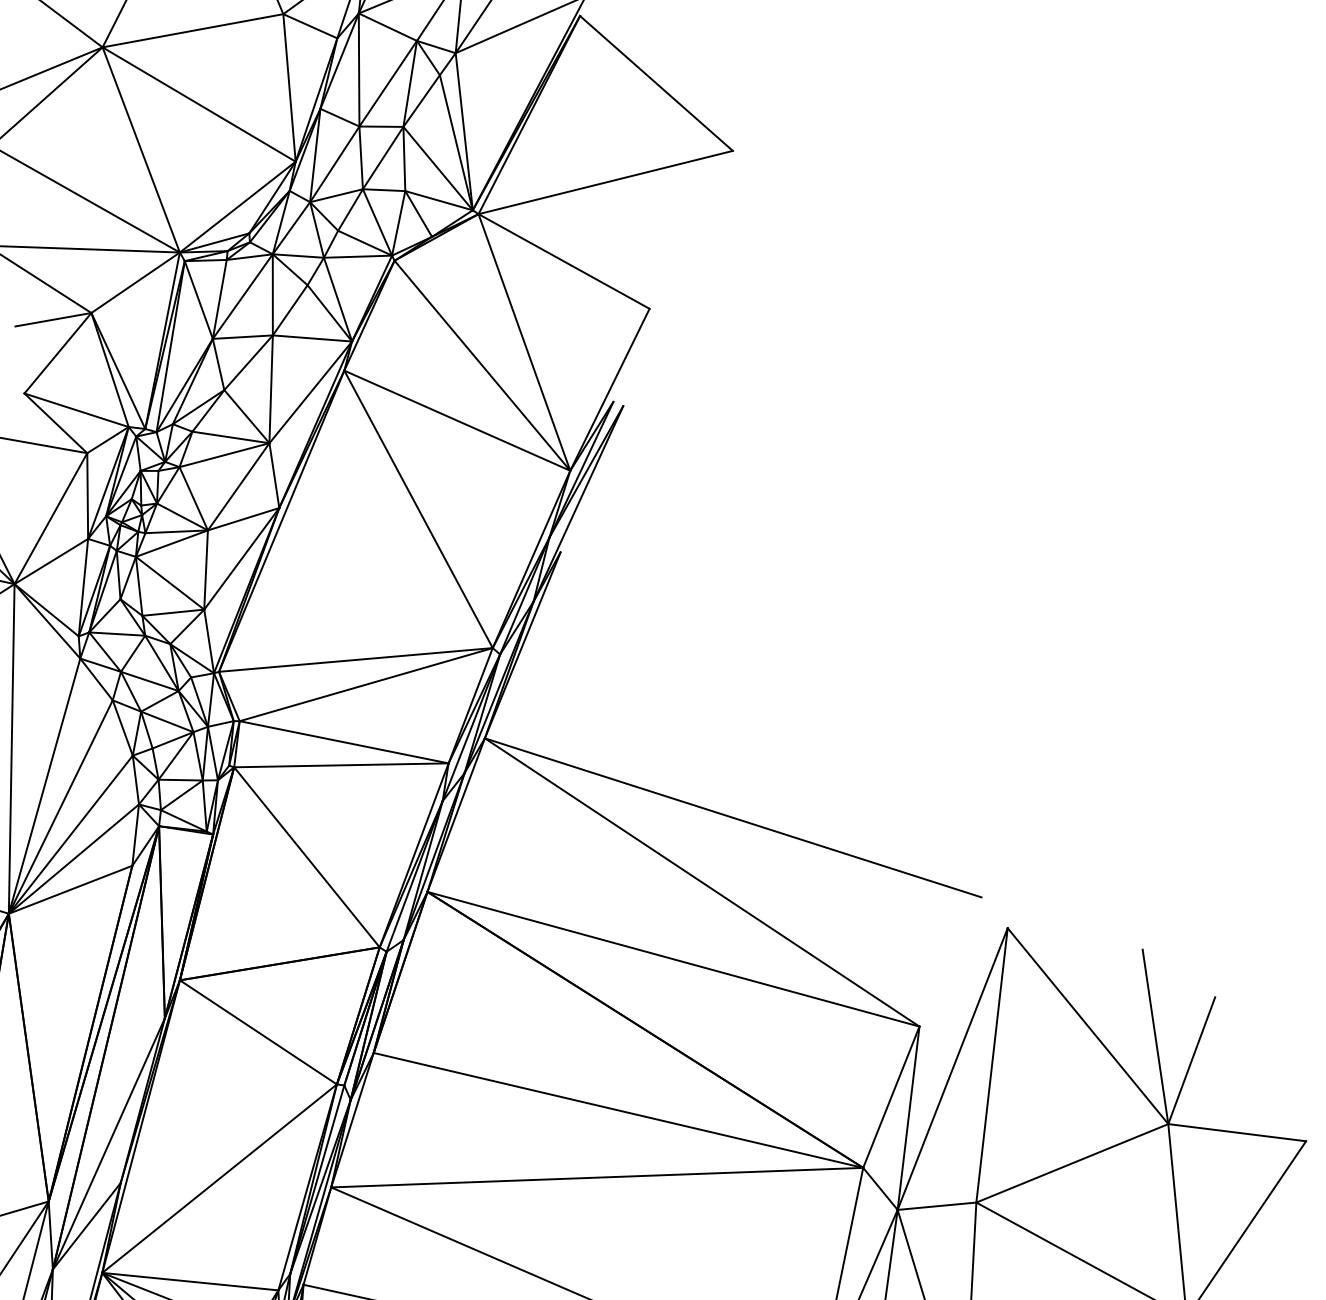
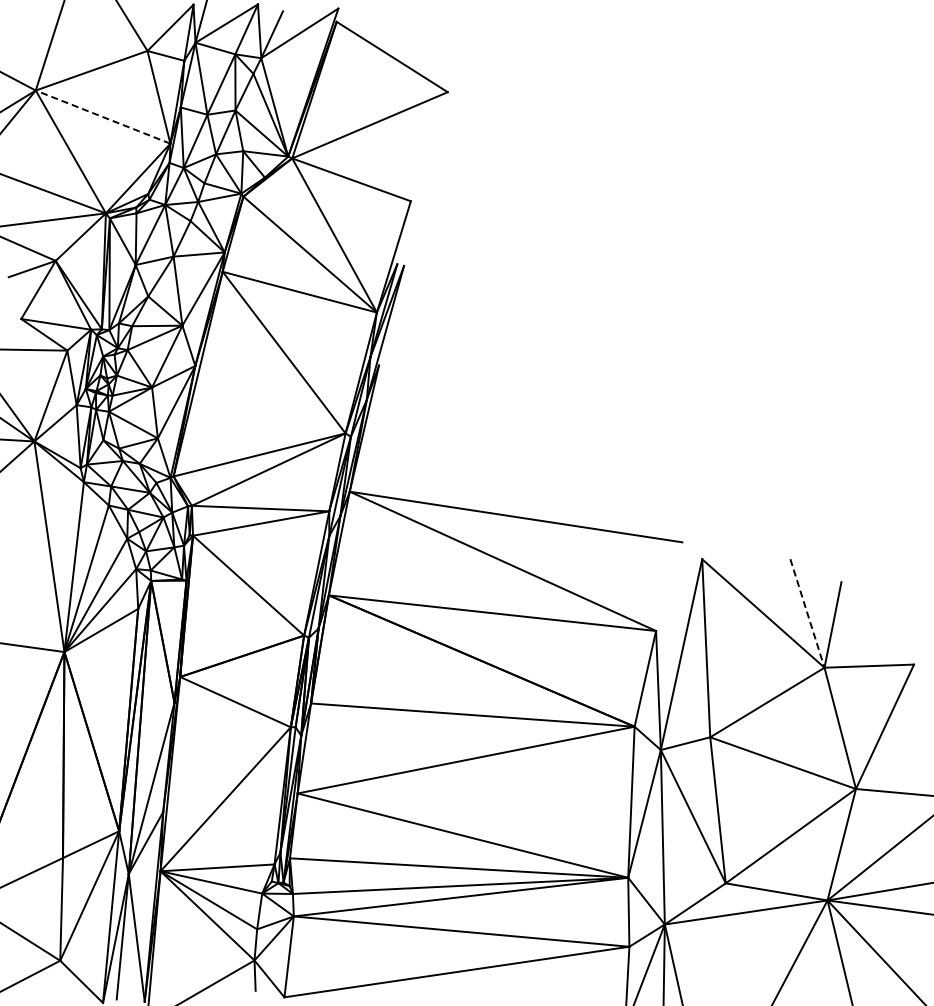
line: (198, 103) -> (102, 116), solid -> dashed
line: (1155, 1036) -> (807, 613), solid -> dashed

